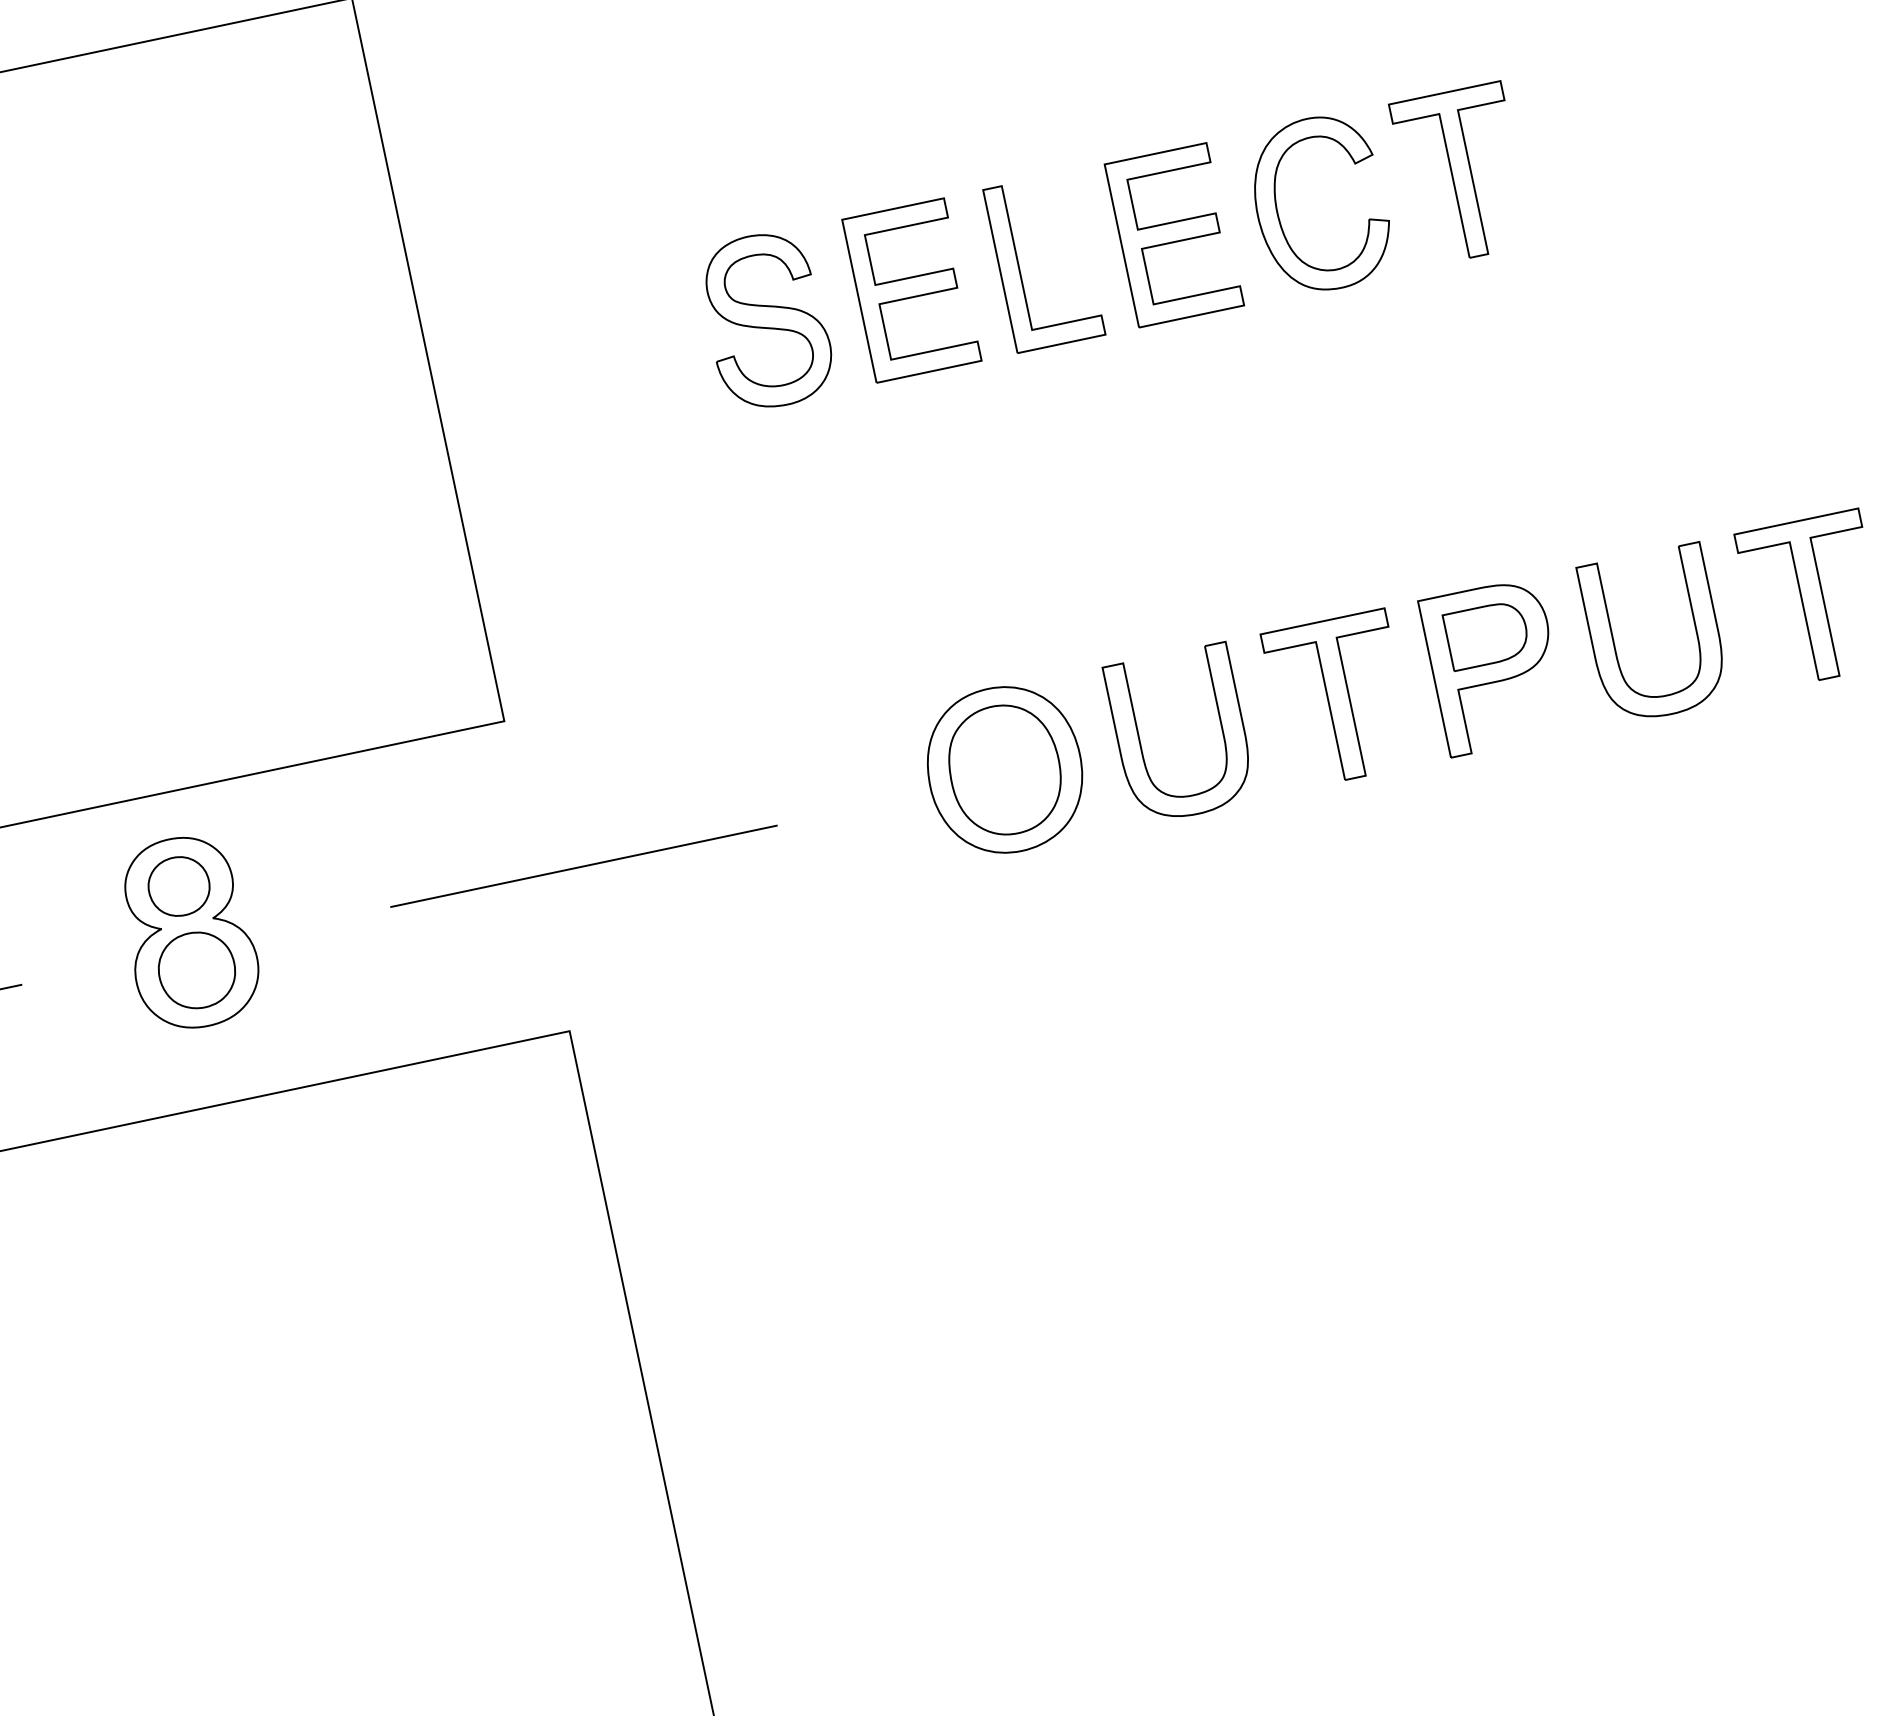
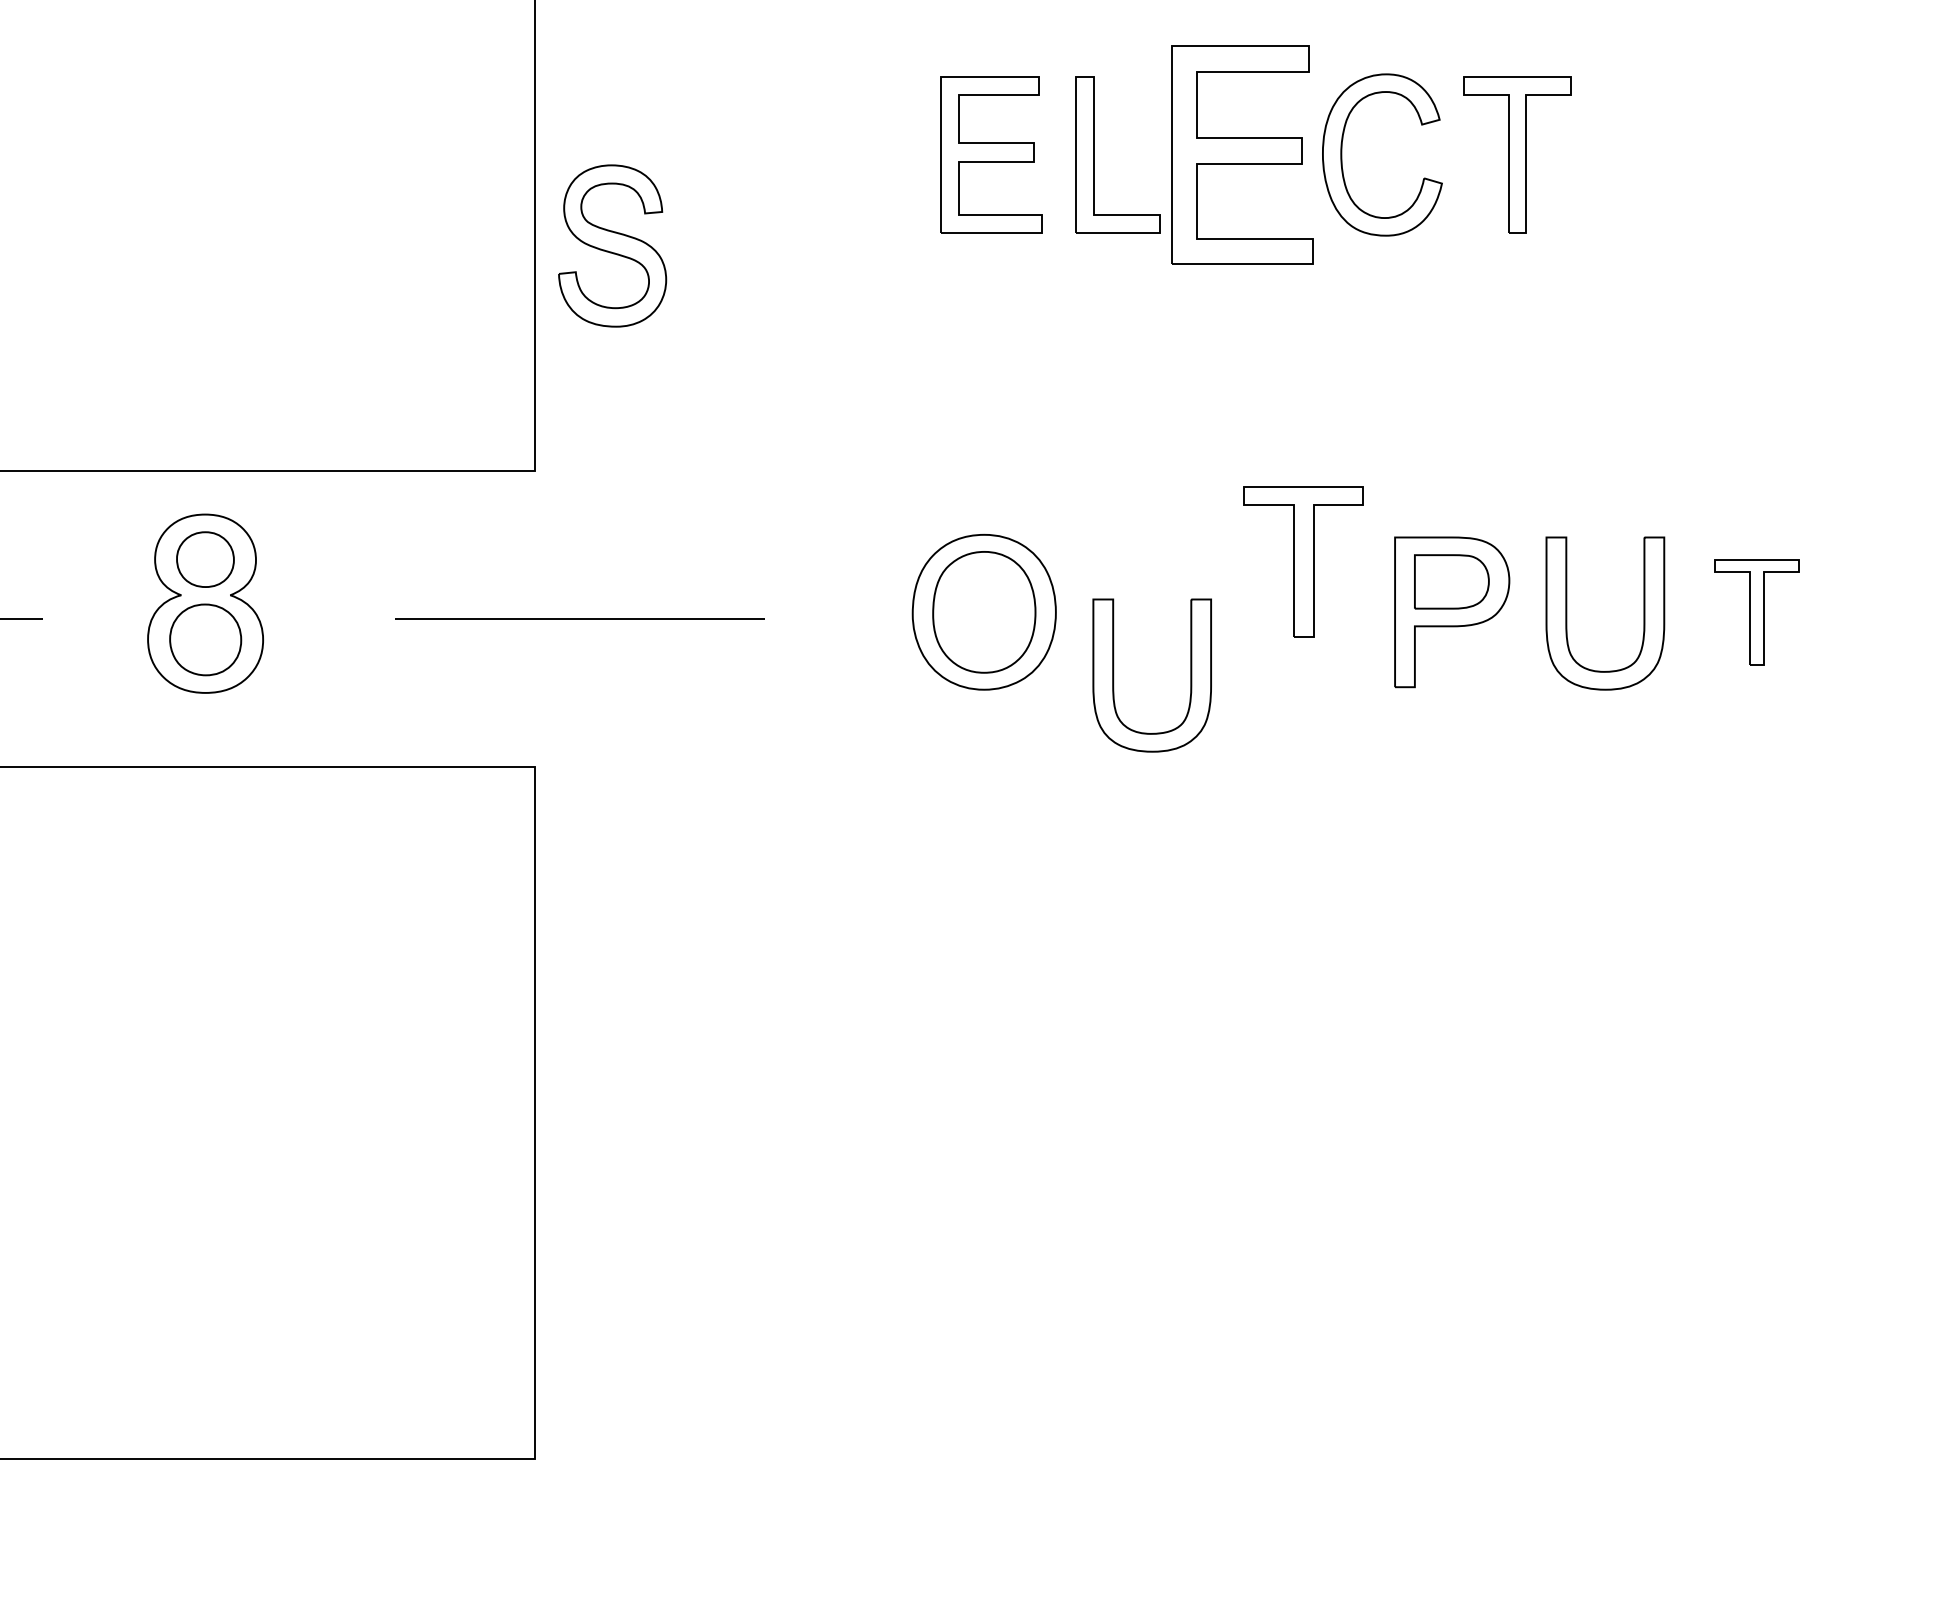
part: (1174, 234) -> (1242, 154), size x1.4
part: (766, 320) -> (612, 245), moved
part: (1812, 599) -> (1756, 611), size x0.7
part: (1338, 698) -> (1303, 561), moved
part: (1141, 742) -> (1114, 675), moved

